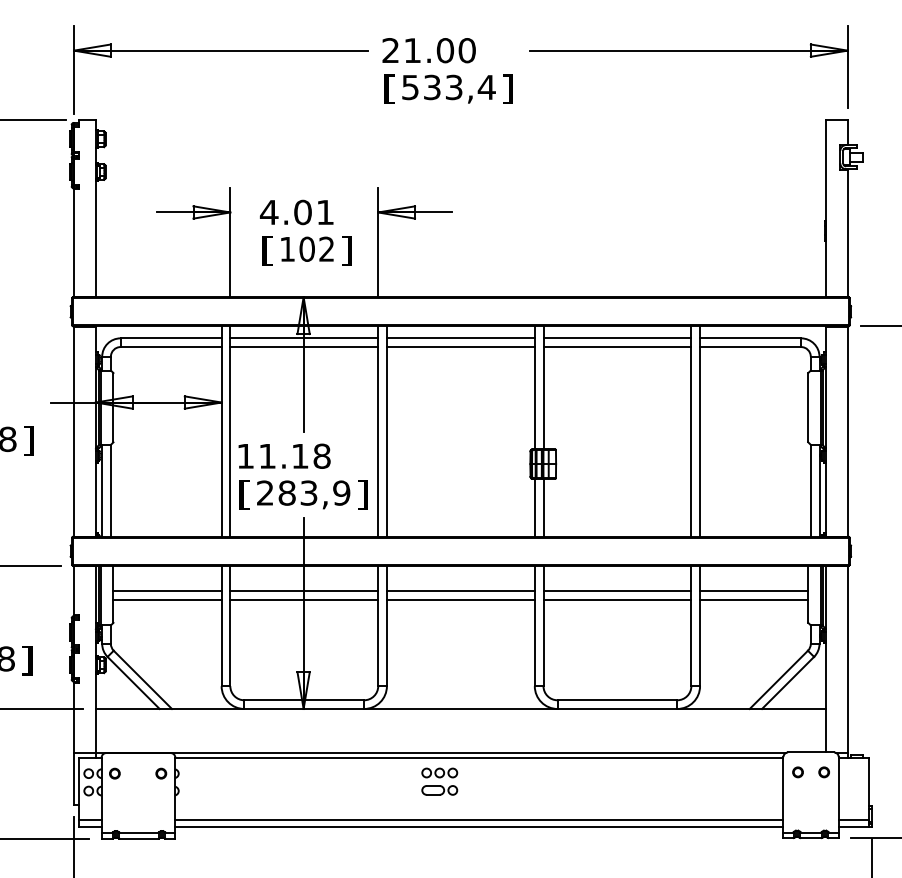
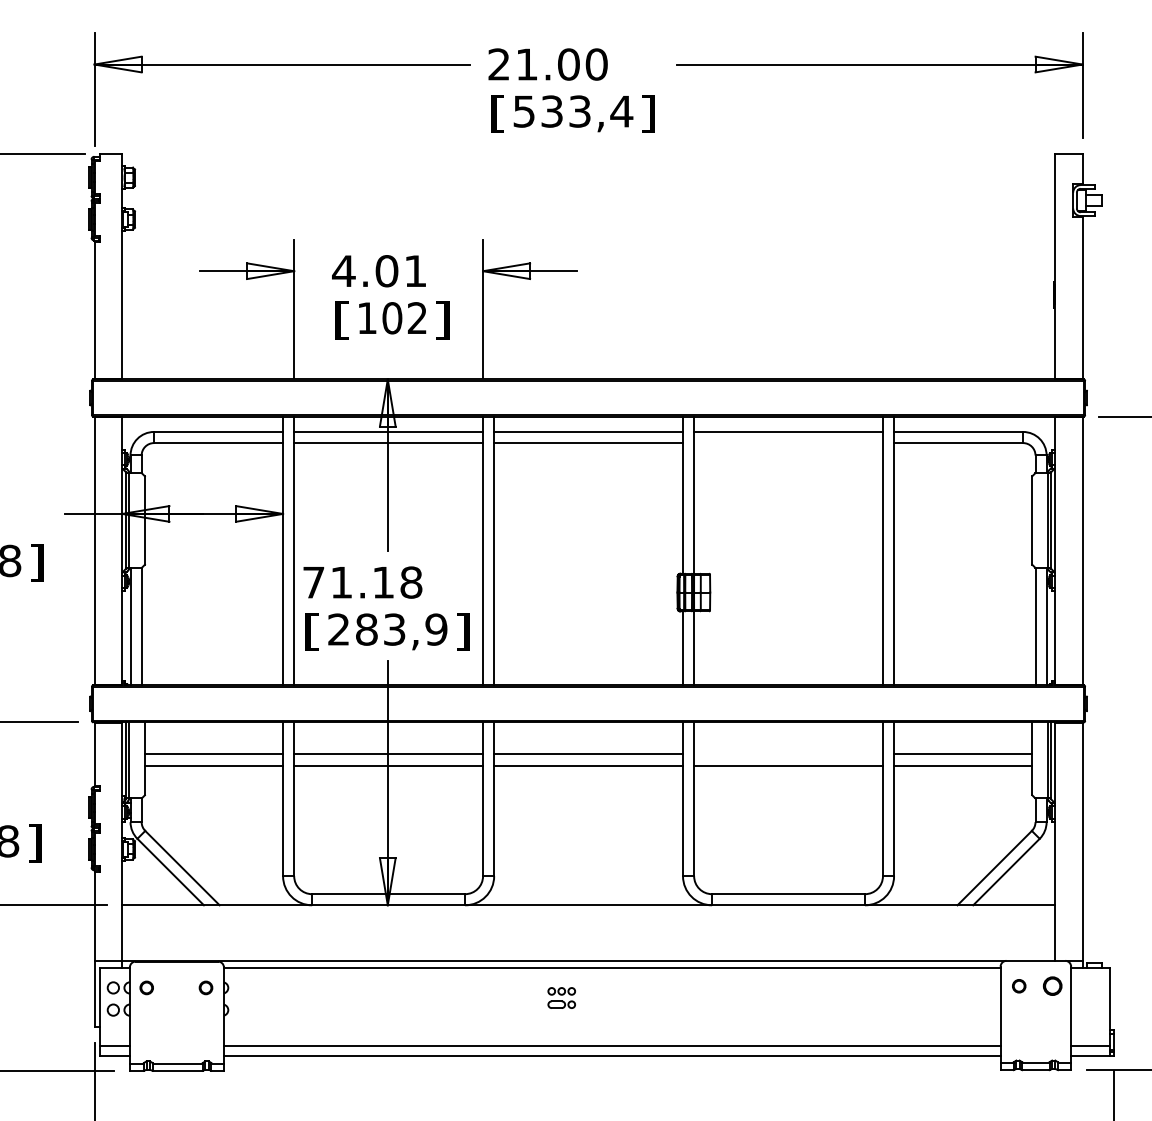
line: (617, 347) -> (788, 443), removed
text: (245, 456) -> (313, 582), 11.18 -> 71.18
line: (617, 590) -> (788, 753), removed
part: (823, 772) -> (1051, 986), size x1.4
part: (439, 781) -> (561, 997), size x0.6

